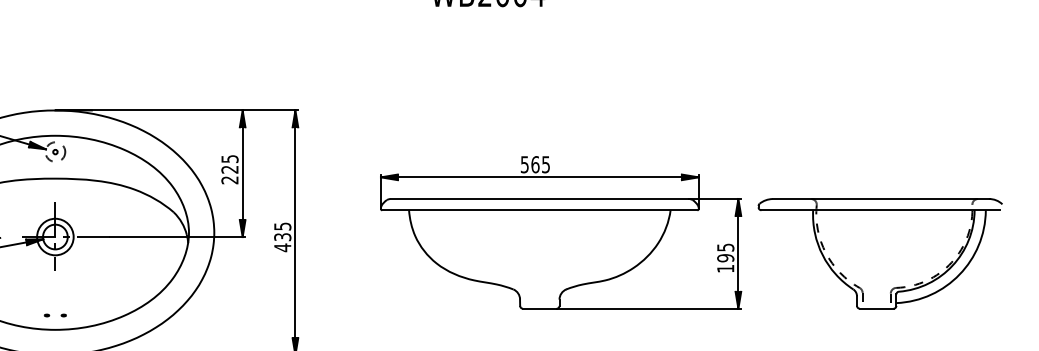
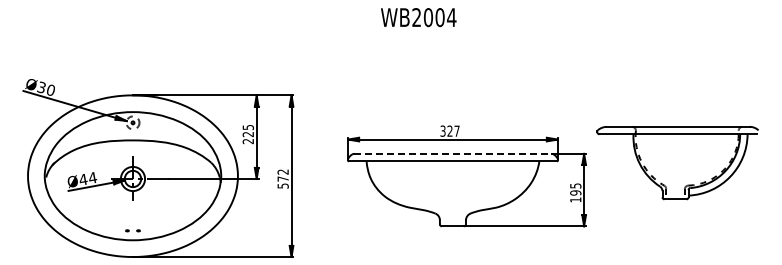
text: (534, 163) -> (449, 130), 565 -> 327
line: (539, 198) -> (452, 153), solid -> dashed
text: (281, 236) -> (282, 178), 435 -> 572
part: (879, 254) -> (677, 163), moved

